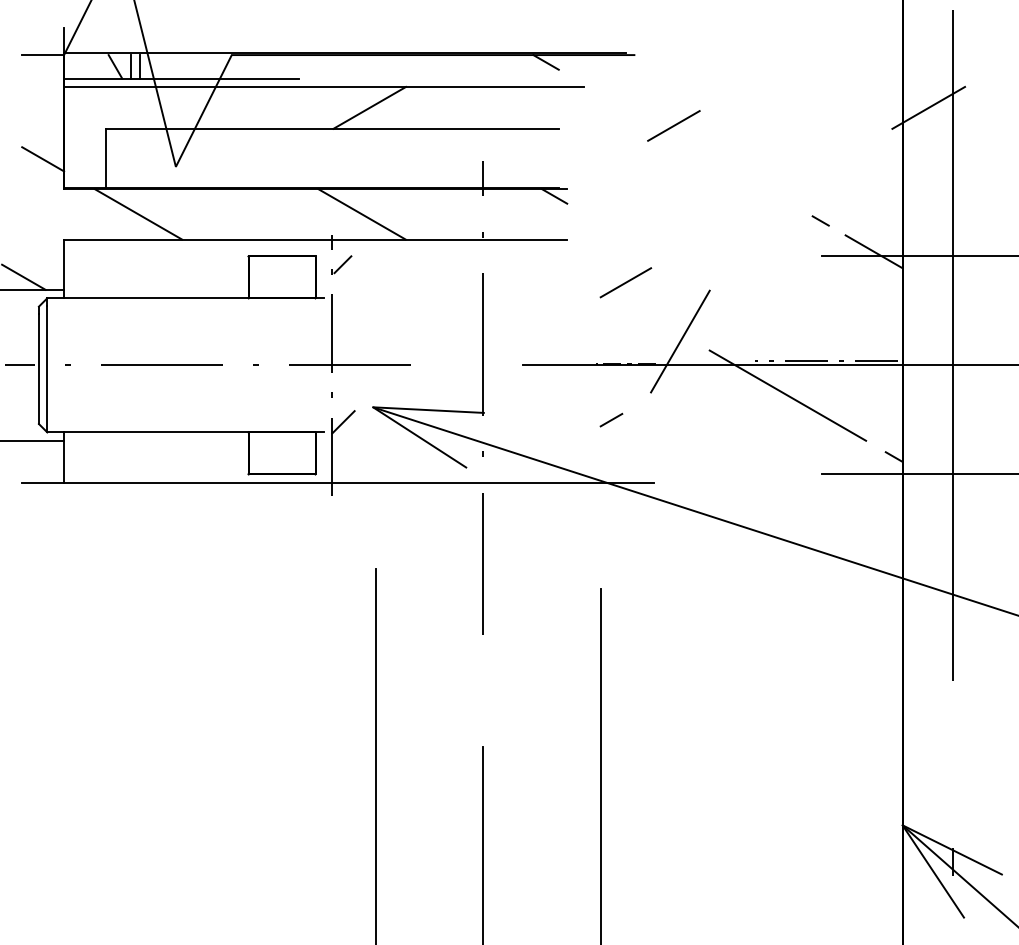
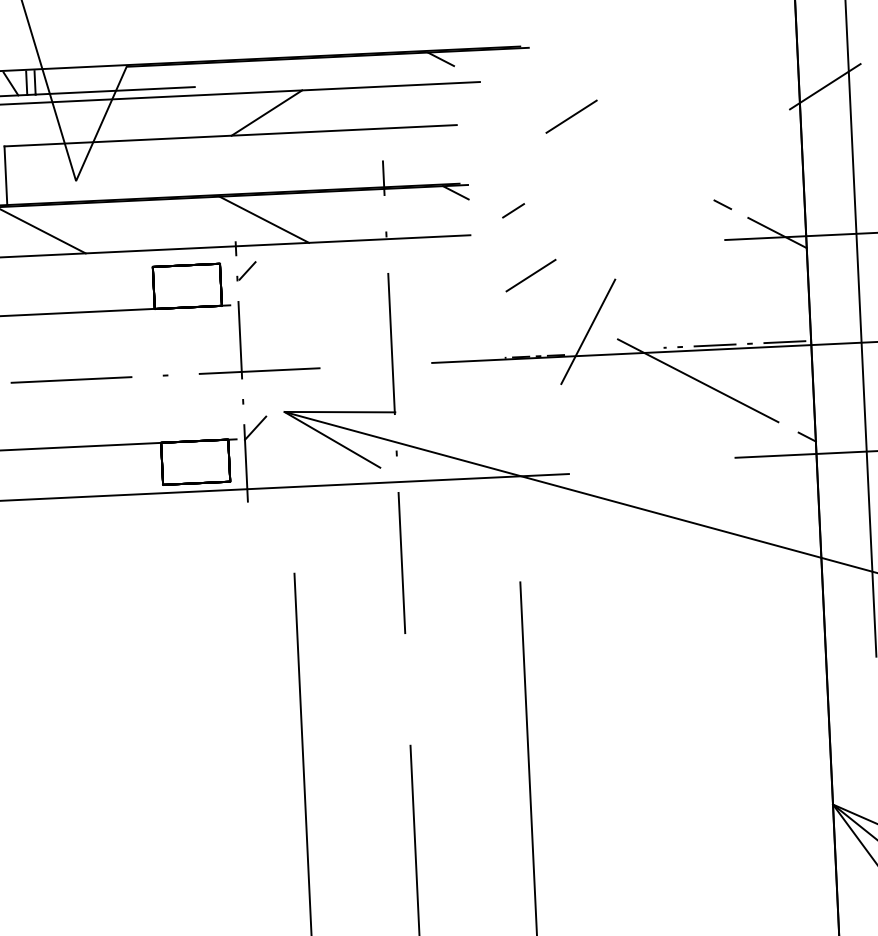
line: (611, 419) -> (513, 210), moved

